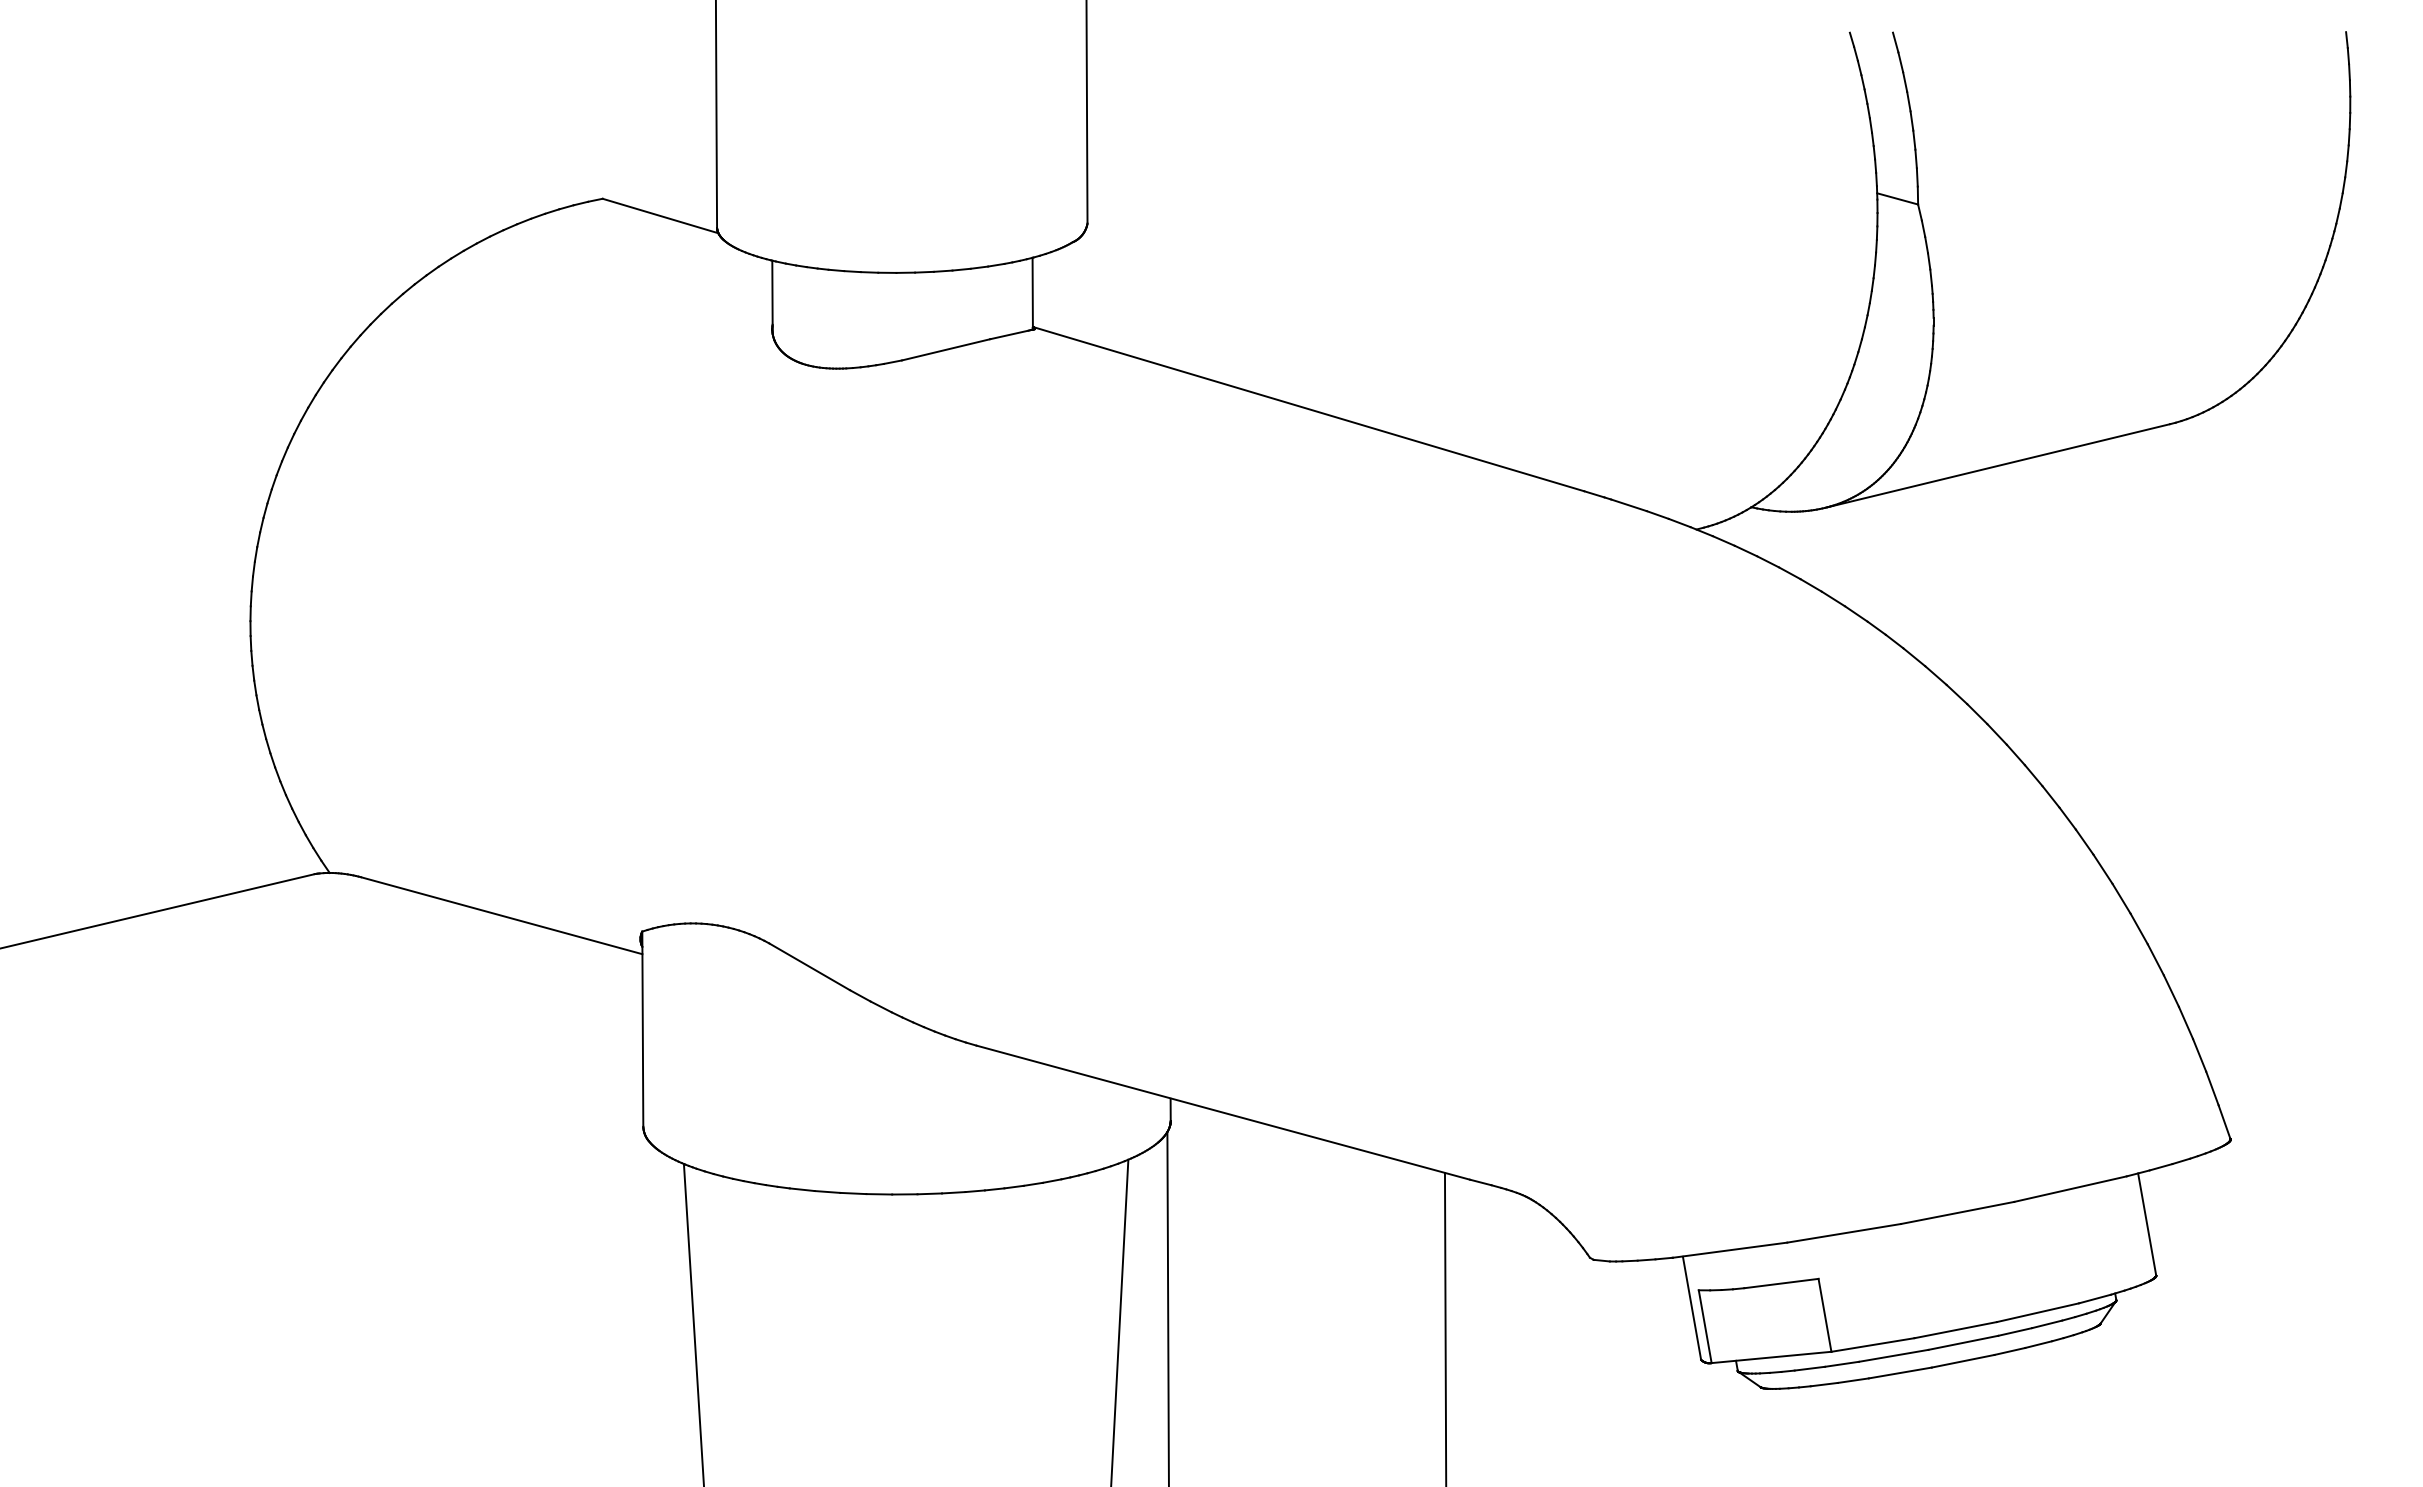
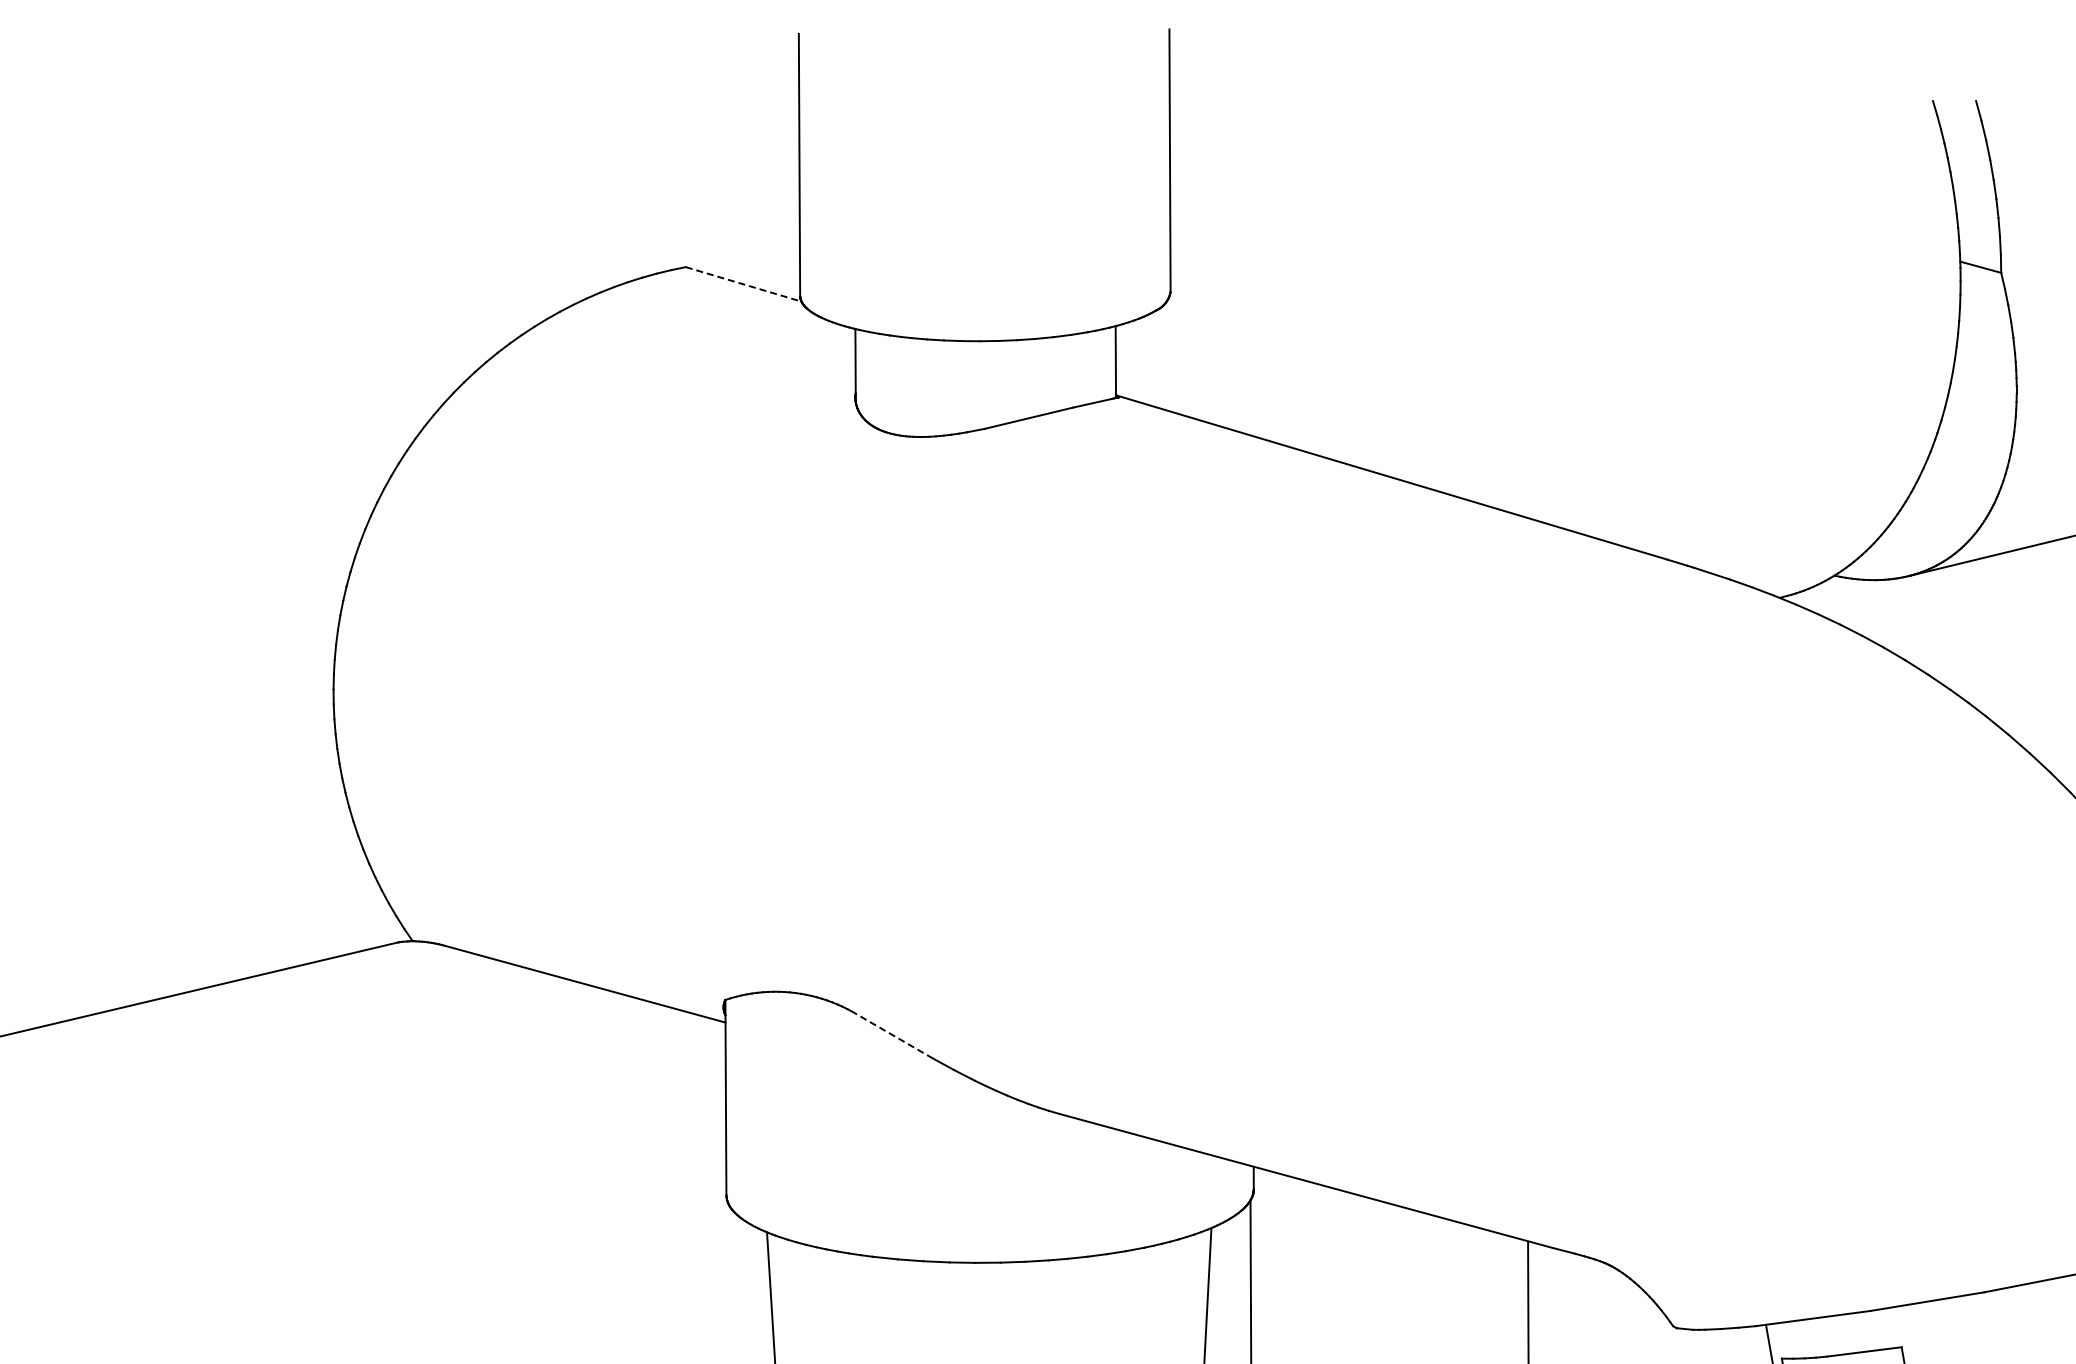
line: (661, 216) -> (744, 284), solid -> dashed
line: (809, 966) -> (892, 1034), solid -> dashed

